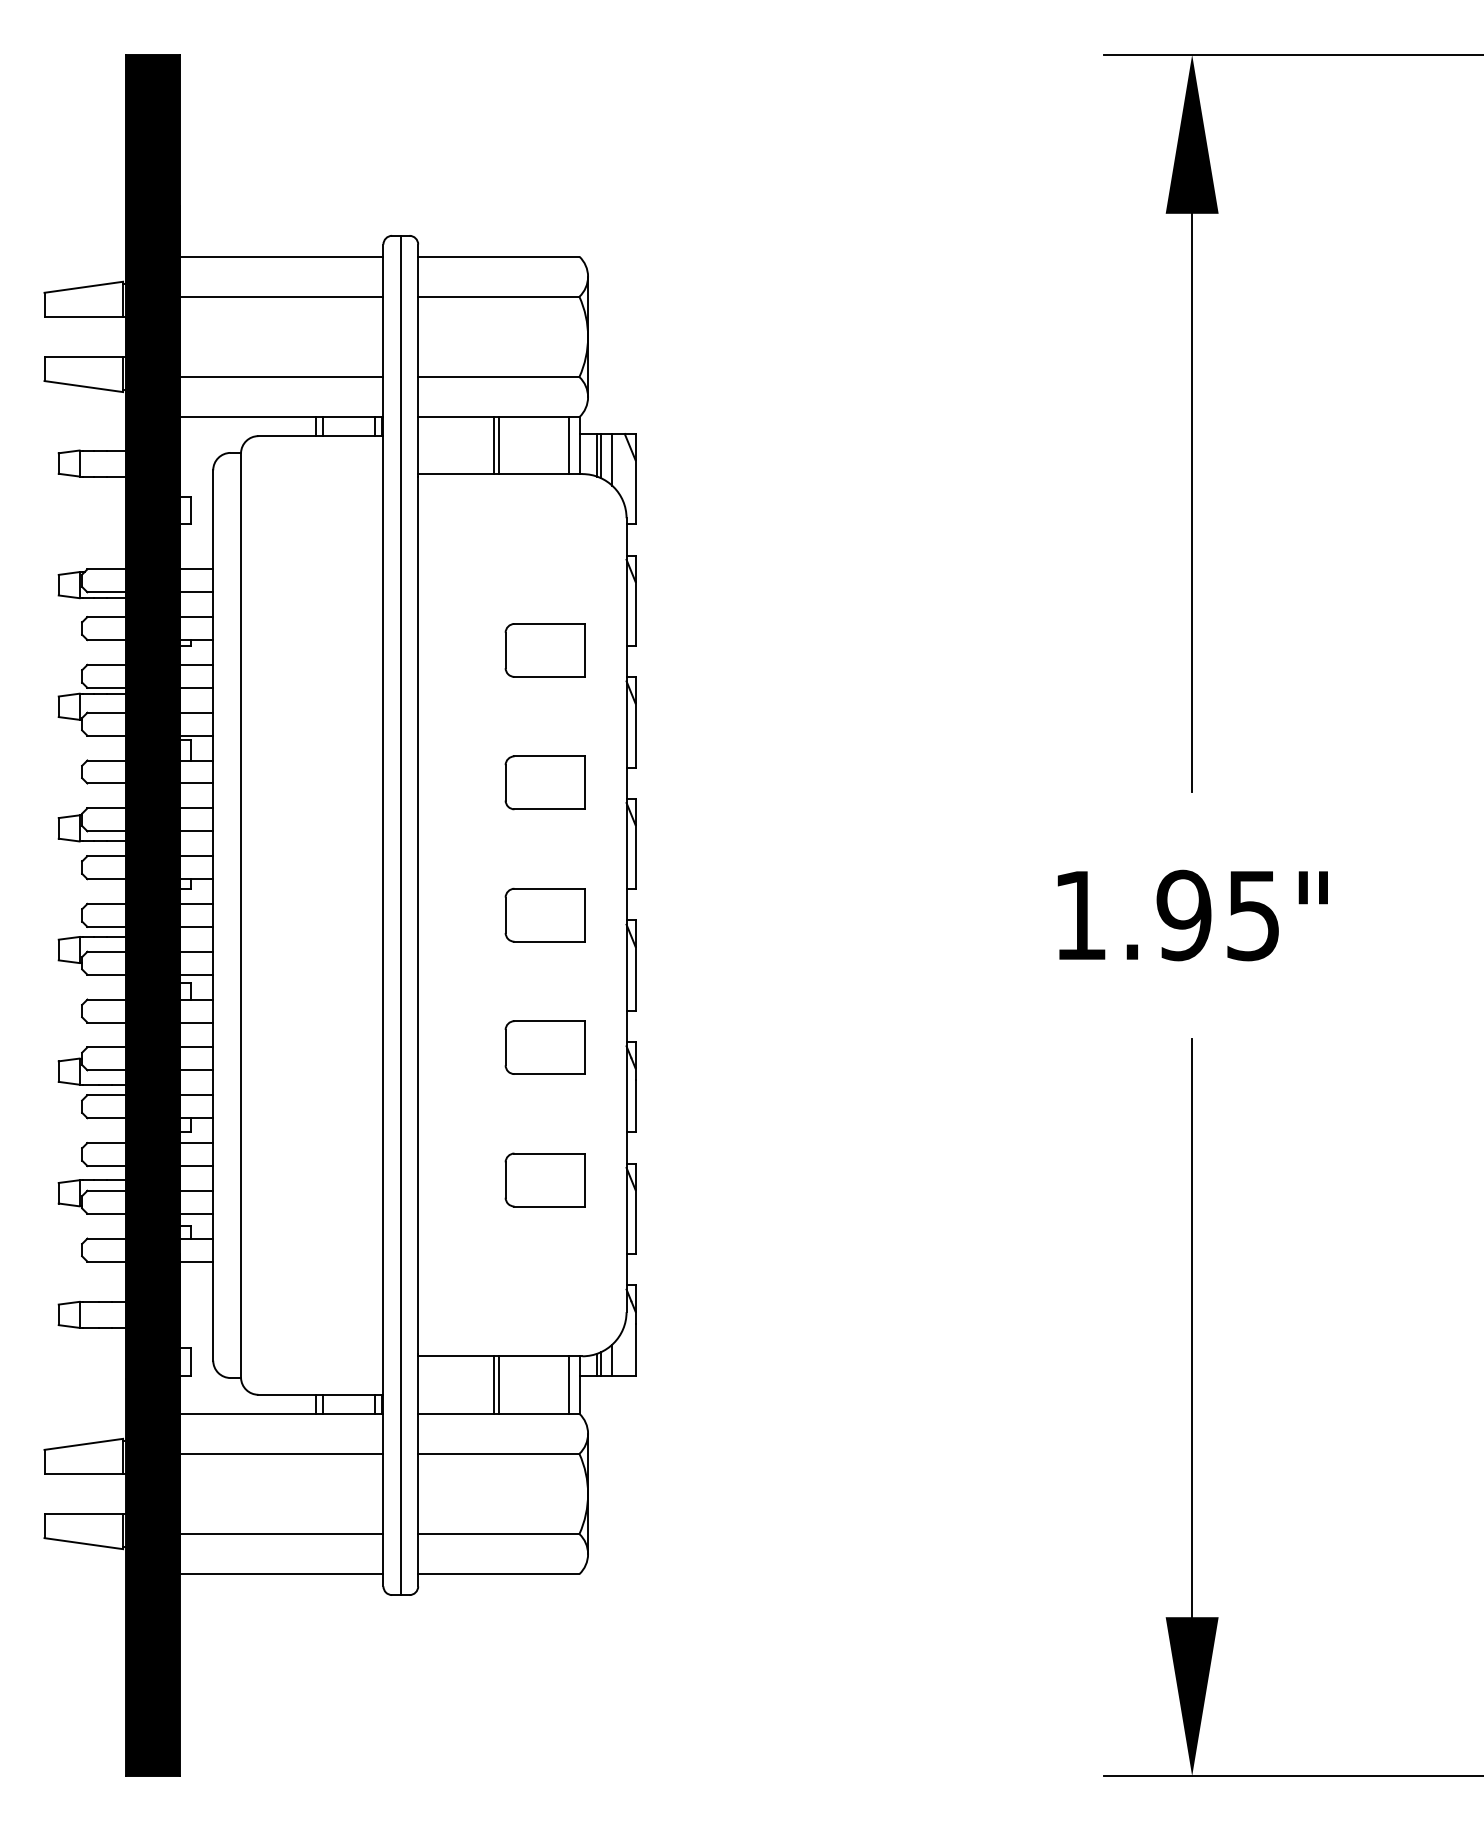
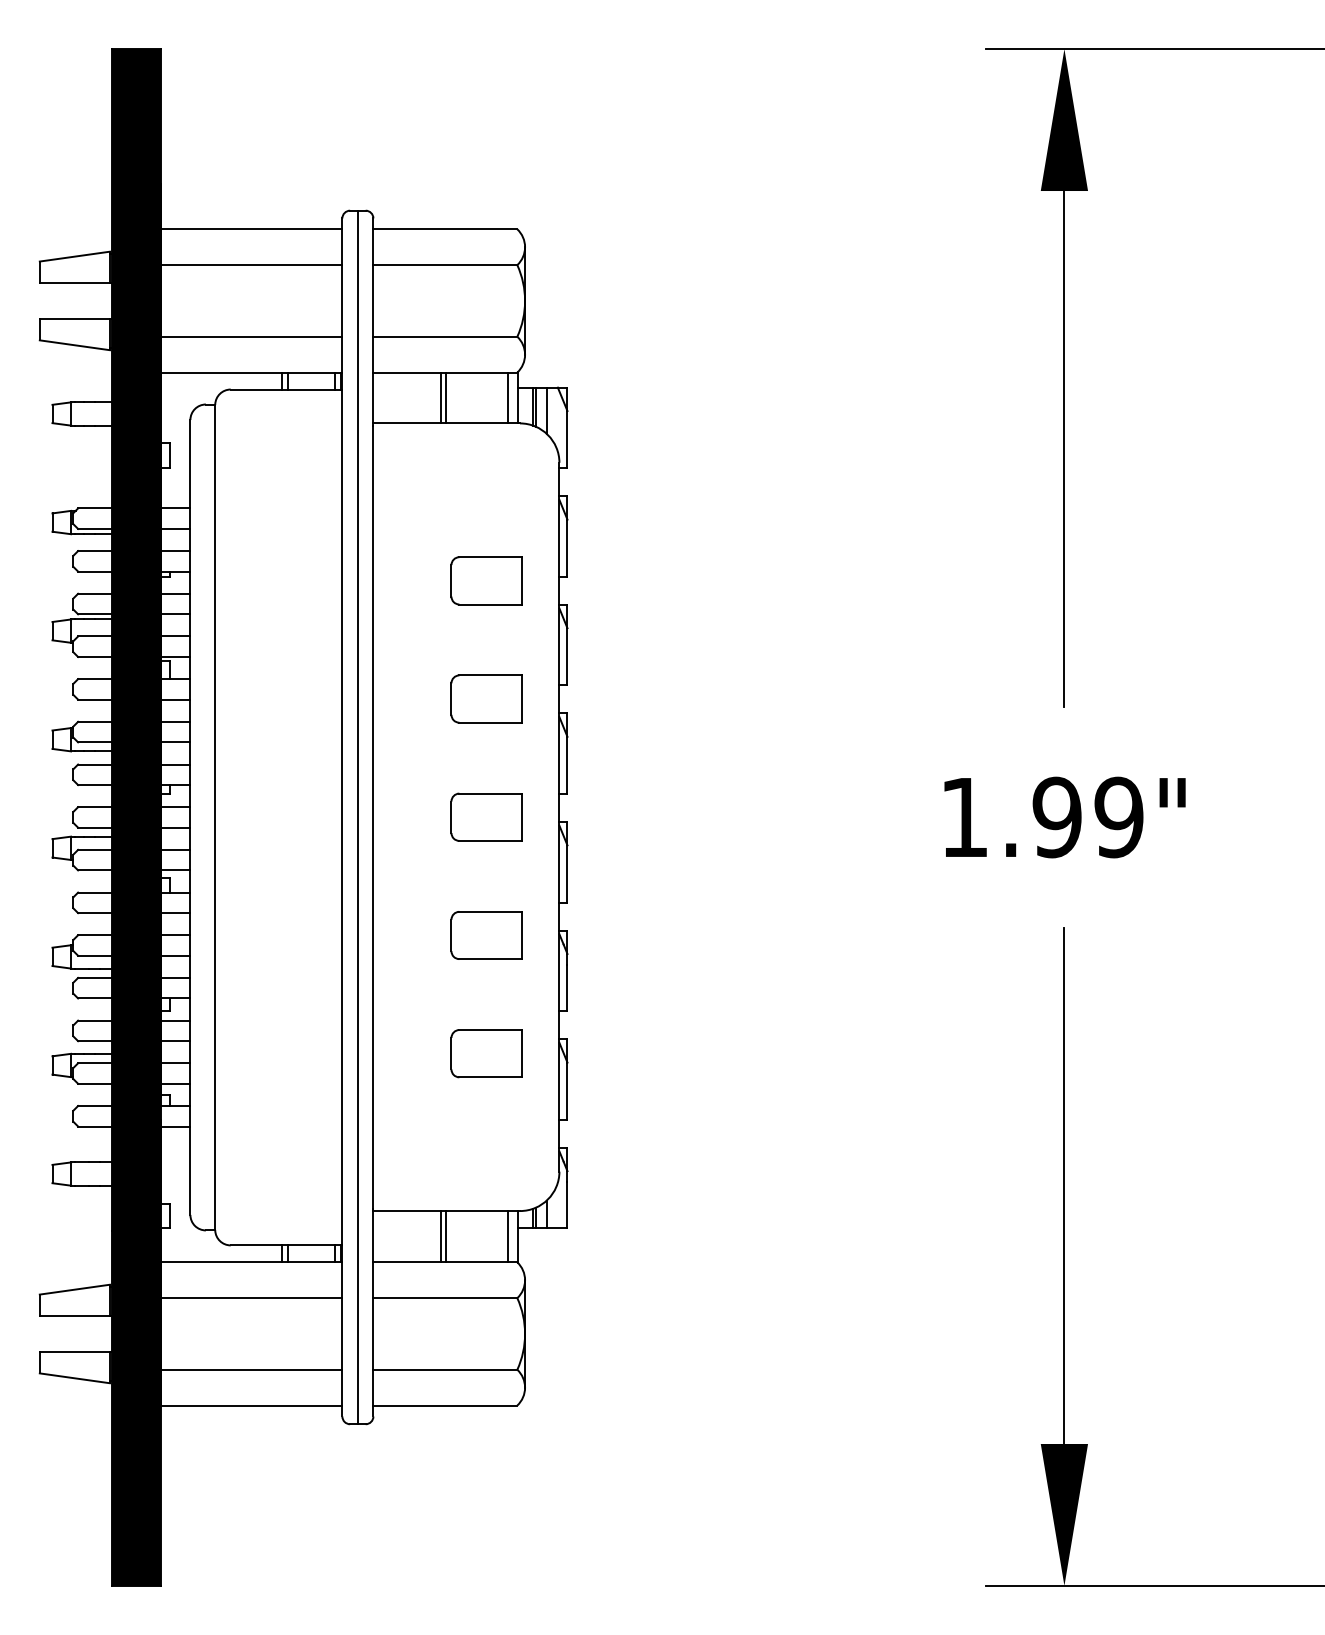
text: (1253, 915) -> (1119, 817), 1.95" -> 1.99"

